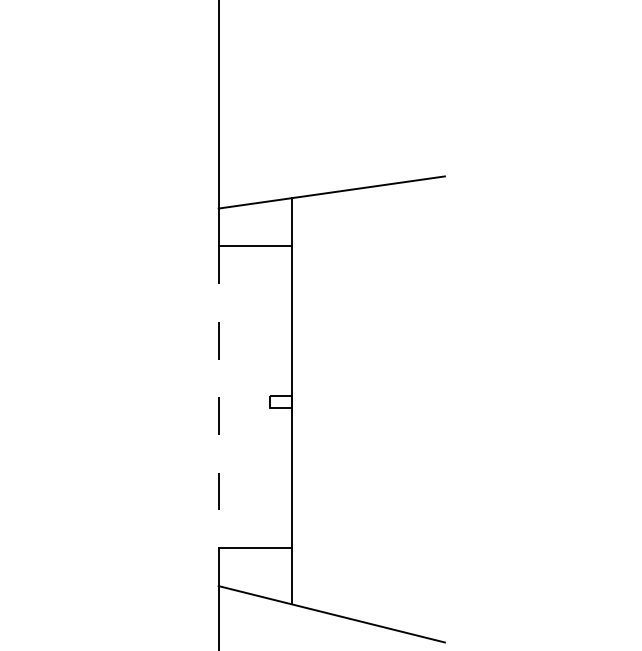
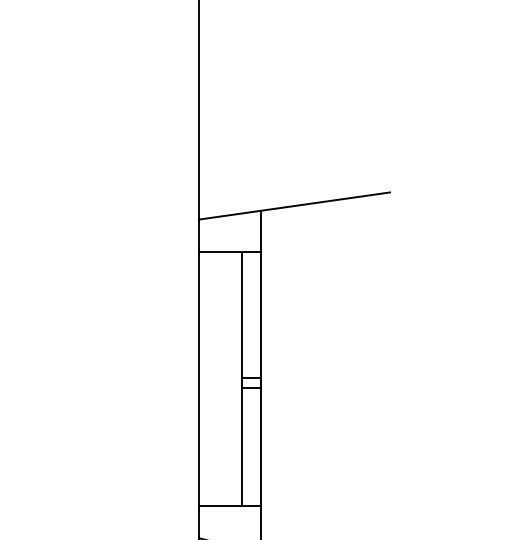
line: (218, 397) -> (198, 379), dashed -> solid
line: (269, 397) -> (241, 379), added

